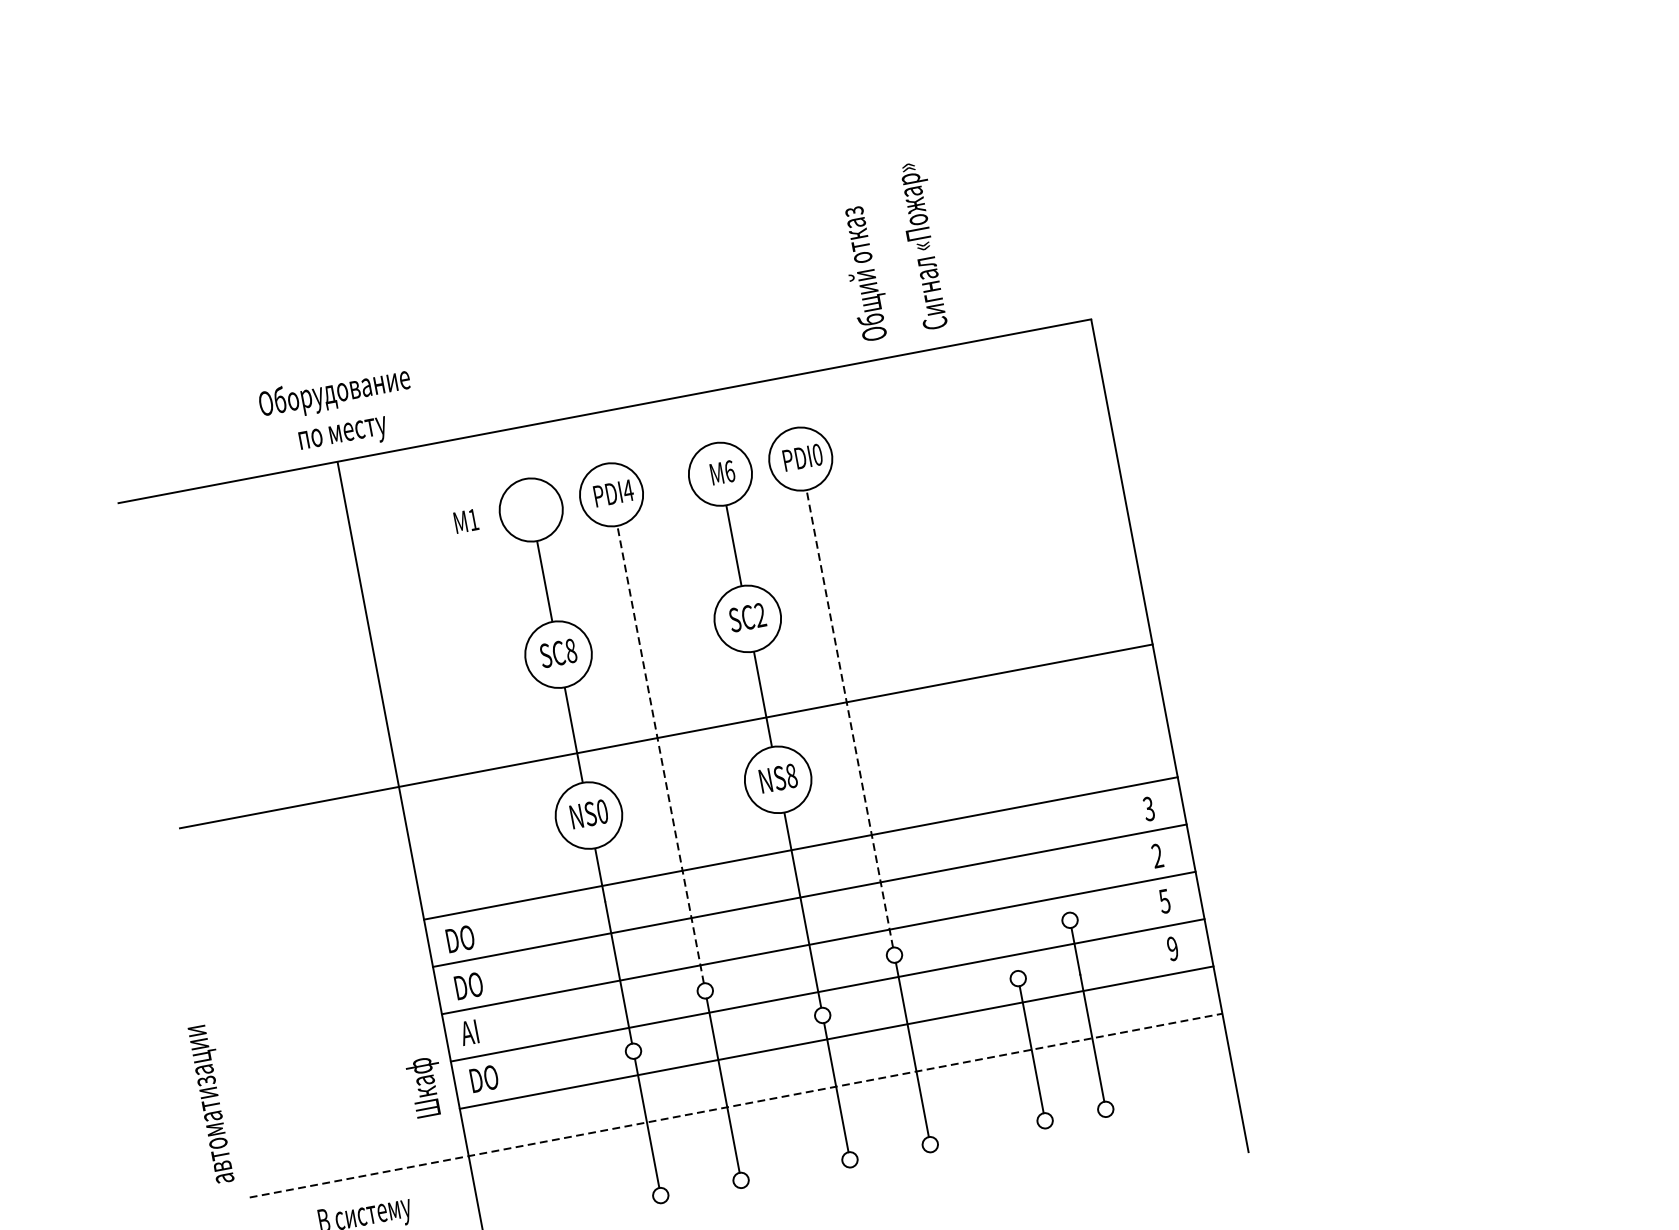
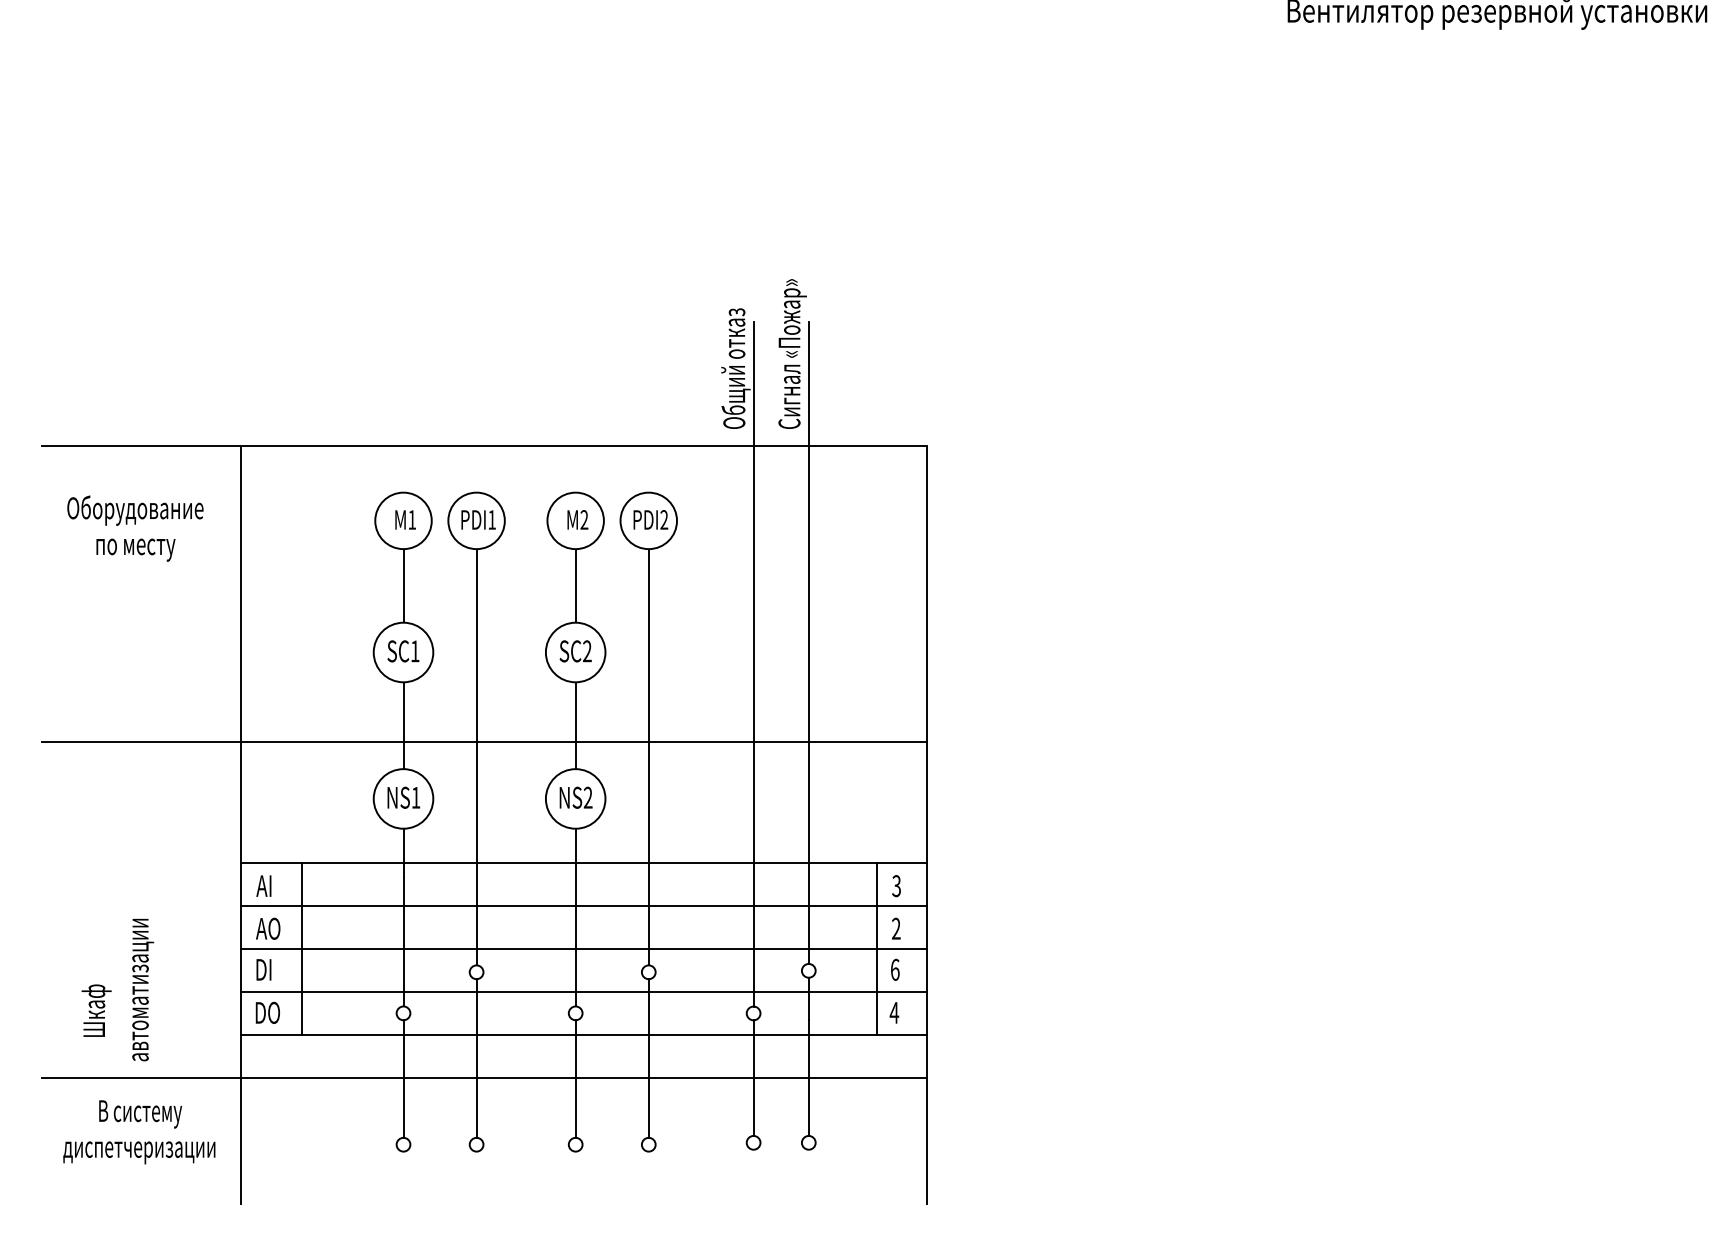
text: (338, 412) -> (135, 528), moved
text: (817, 454) -> (664, 519), PDI0 -> PDI2
text: (729, 470) -> (584, 519), 6 -> 2
text: (627, 490) -> (491, 519), PDI4 -> PDI1
text: (466, 520) -> (405, 519), moved
line: (1001, 559) -> (808, 642), added
line: (945, 595) -> (753, 664), added
text: (571, 651) -> (415, 651), 8 -> 1
line: (849, 718) -> (648, 756), dashed -> solid
line: (660, 753) -> (476, 756), dashed -> solid
text: (790, 775) -> (587, 797), NS8 -> NS2
text: (601, 811) -> (415, 797), NS0 -> NS1
line: (1139, 881) -> (876, 948), added
text: (1163, 901) -> (894, 969), 5 -> 6
text: (459, 939) -> (269, 886), DO -> AI
text: (1172, 948) -> (894, 1012), 9 -> 4
text: (467, 985) -> (268, 928), DO -> AO
line: (509, 1000) -> (302, 948), added
text: (469, 1032) -> (262, 969), AI -> DI
text: (426, 1087) -> (96, 1010), moved
text: (214, 1103) -> (143, 989), moved
line: (736, 1105) -> (484, 1078), dashed -> solid

